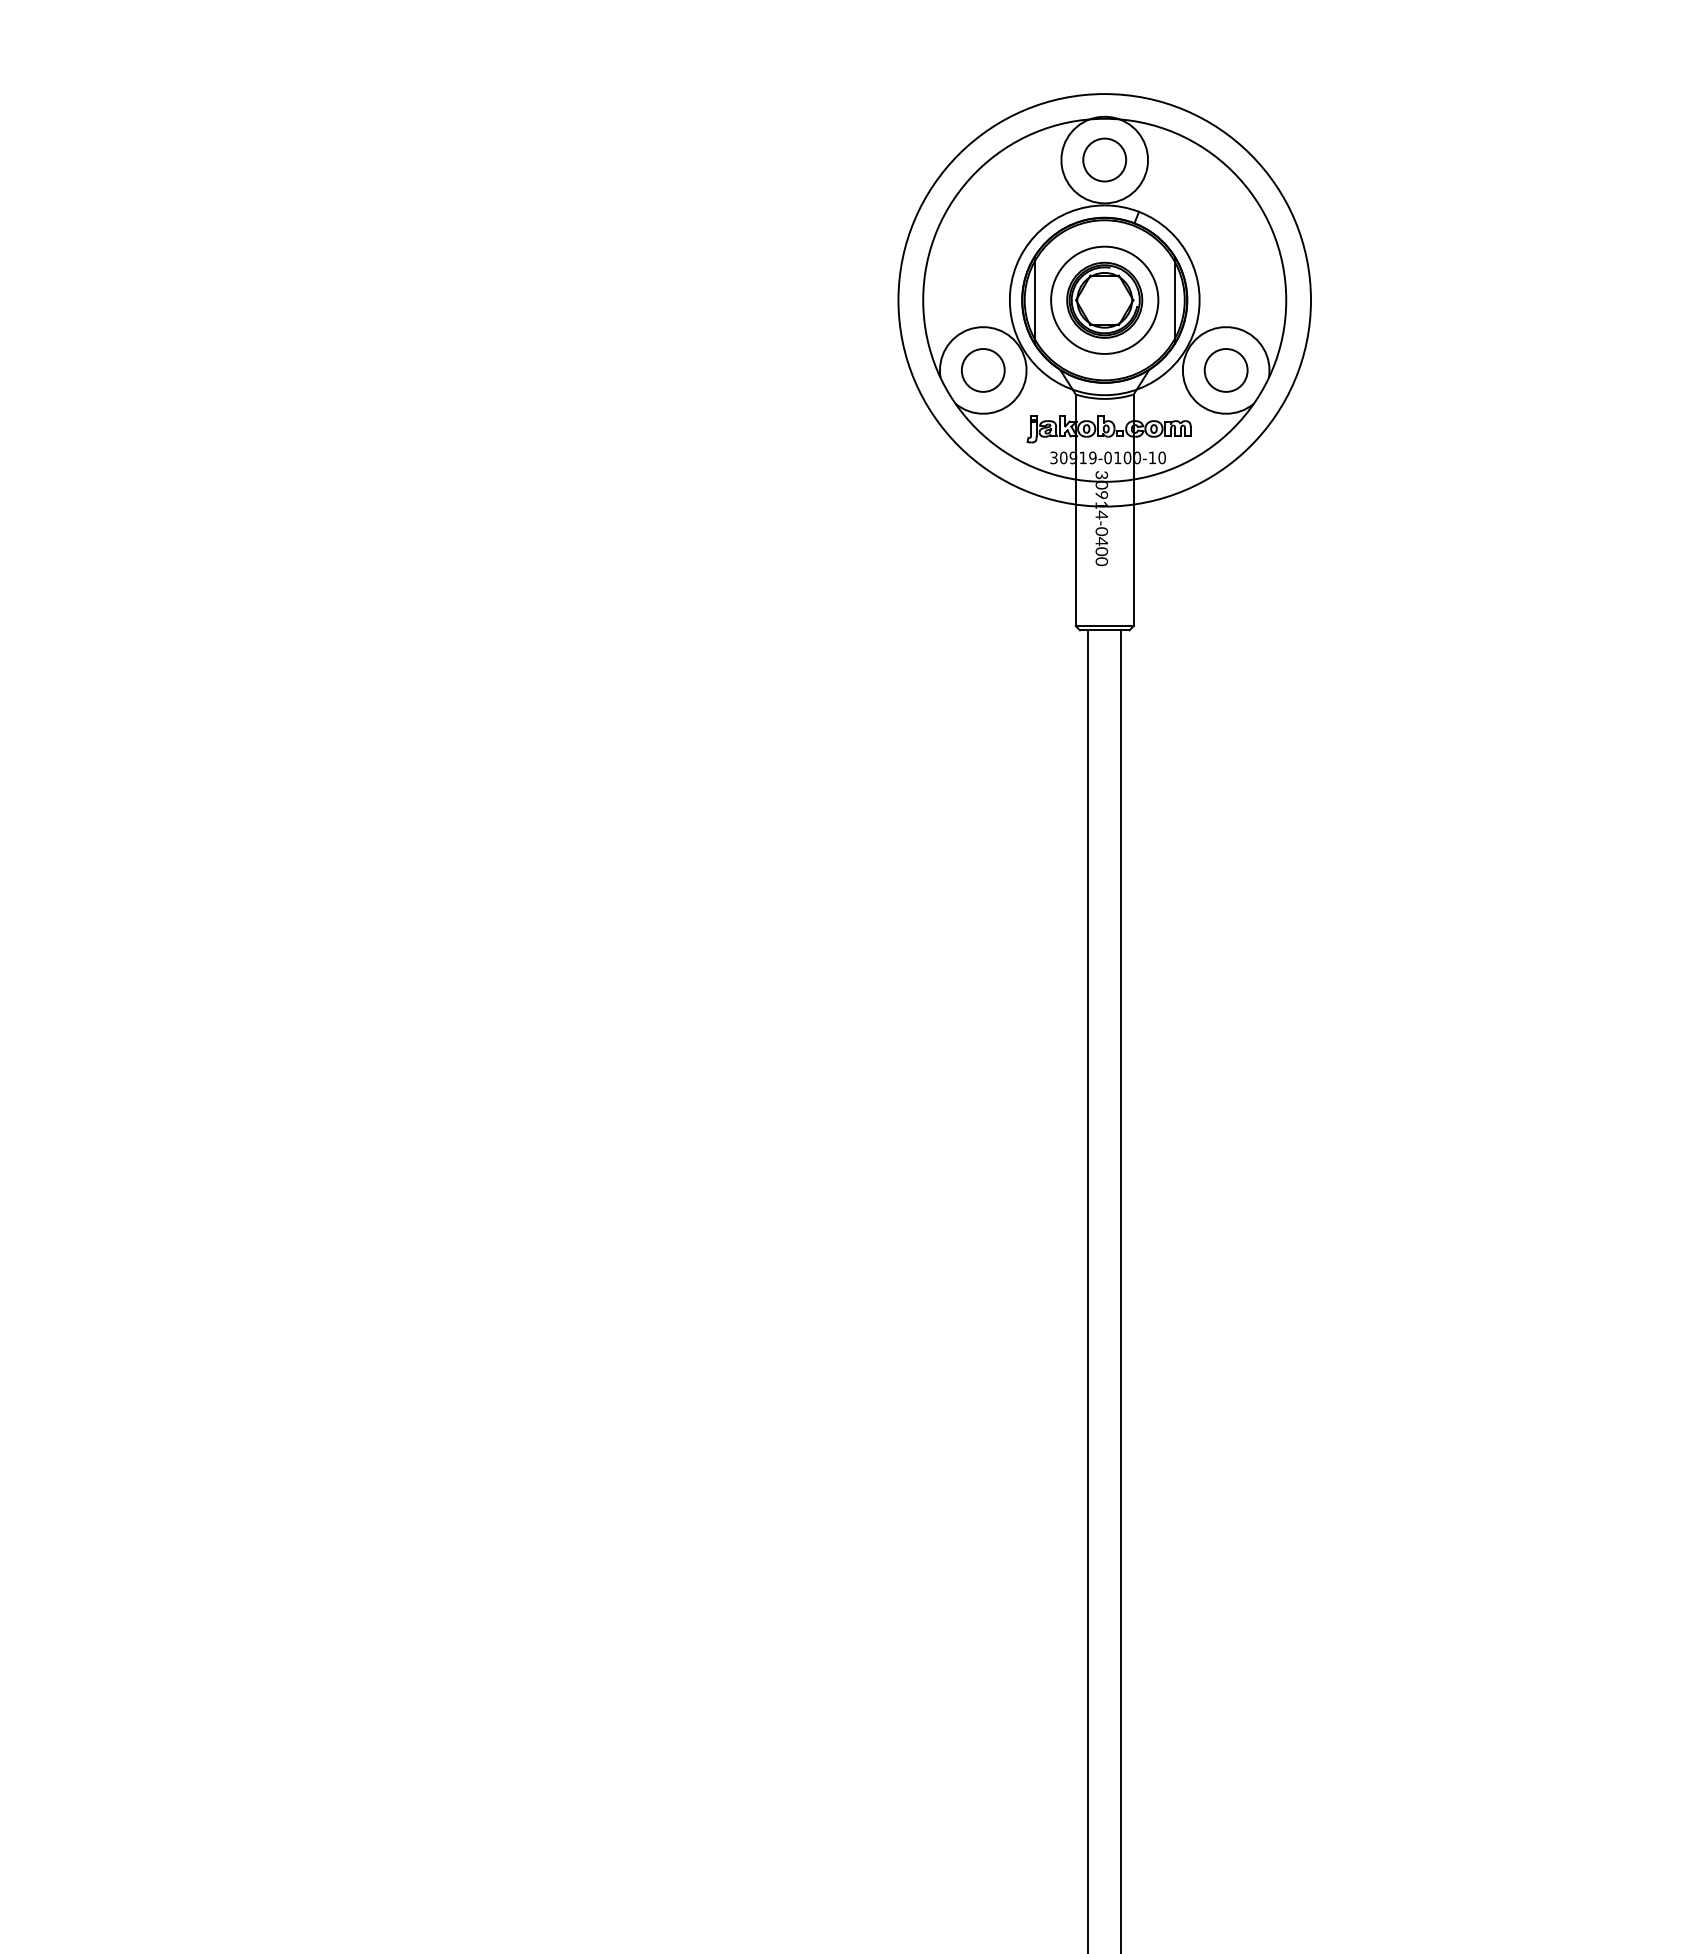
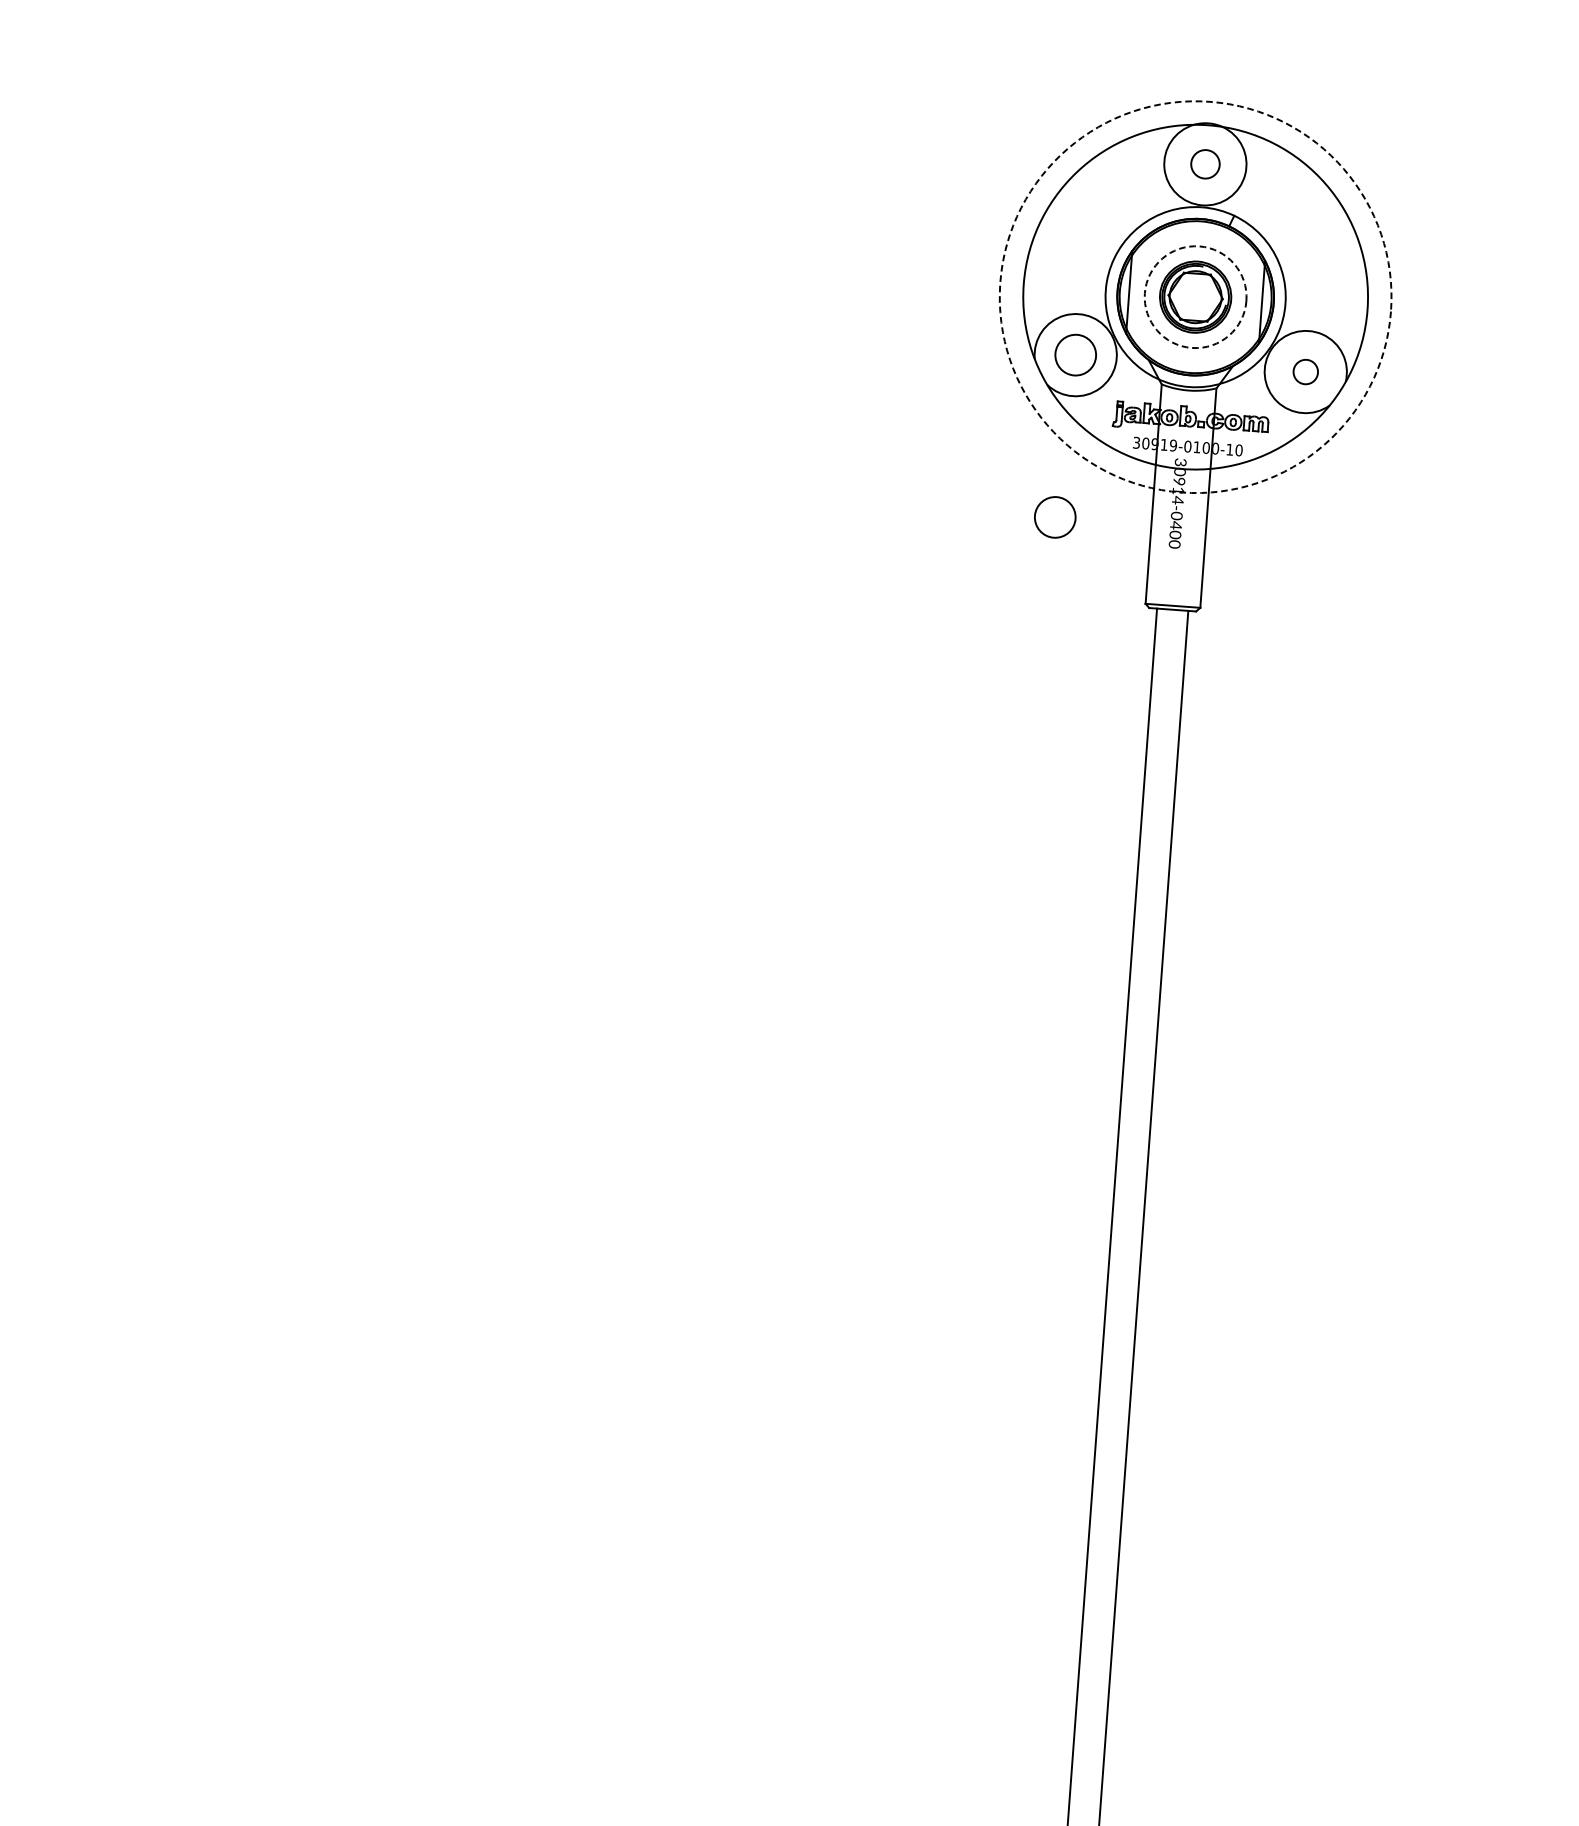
circle: (1104, 159) -> (1205, 163), size x0.7
circle: (1104, 299) -> (1195, 296), solid -> dashed
circle: (1104, 300) -> (1195, 297), solid -> dashed
circle: (1225, 370) -> (1305, 372), size x0.6
circle: (974, 542) -> (1055, 517), added

